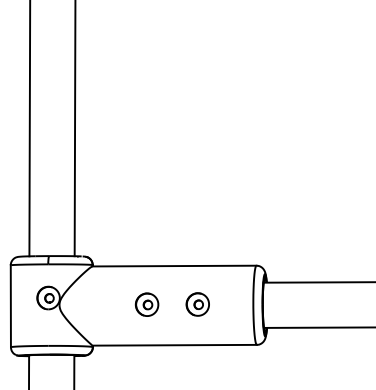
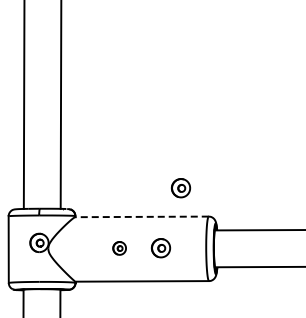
part: (221, 231) -> (180, 188), added
line: (173, 265) -> (141, 216), solid -> dashed
part: (146, 304) -> (119, 248), size x0.7

